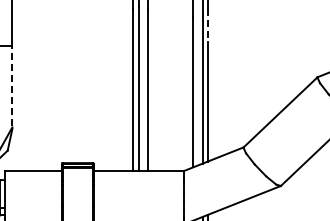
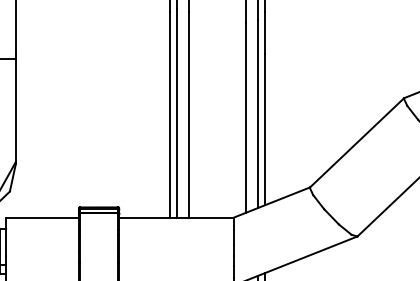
line: (208, 25) -> (265, 32), dashed -> solid
line: (12, 86) -> (16, 109), dashed -> solid

